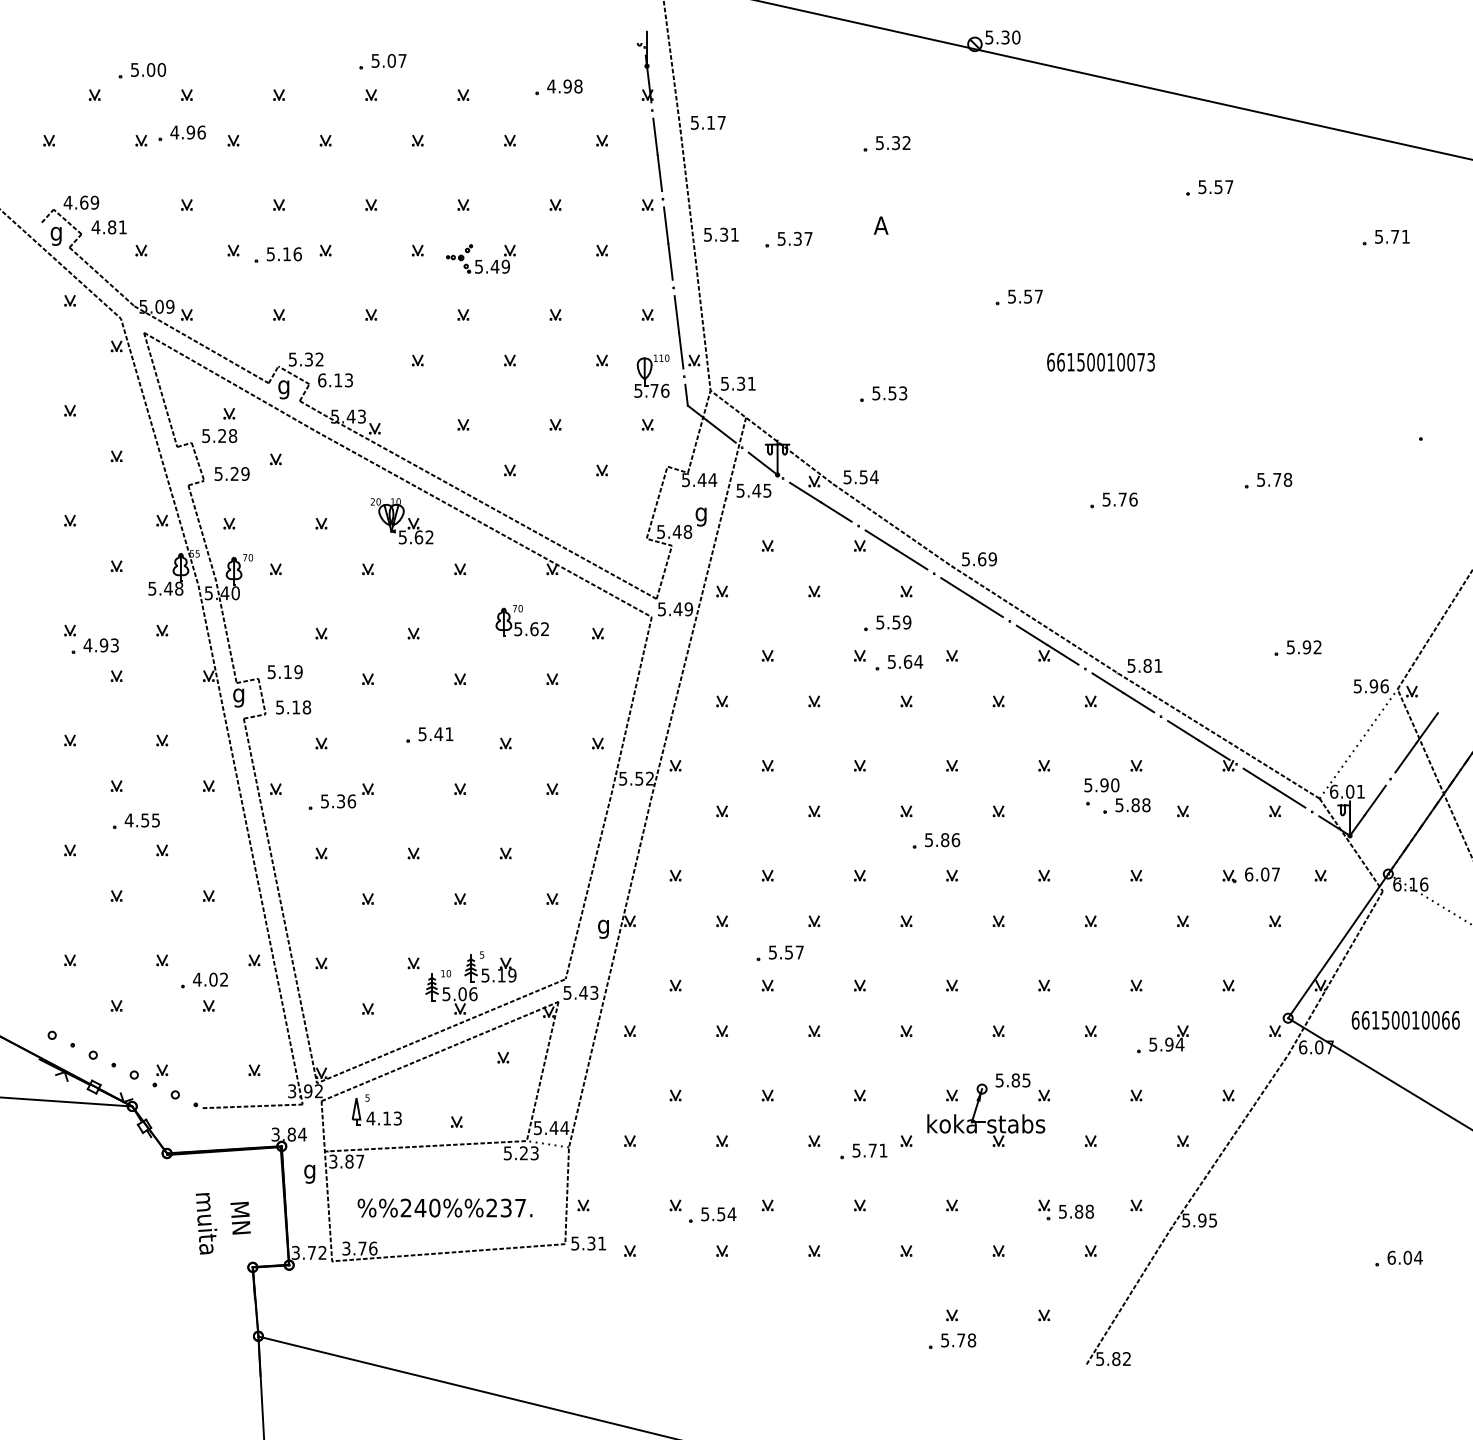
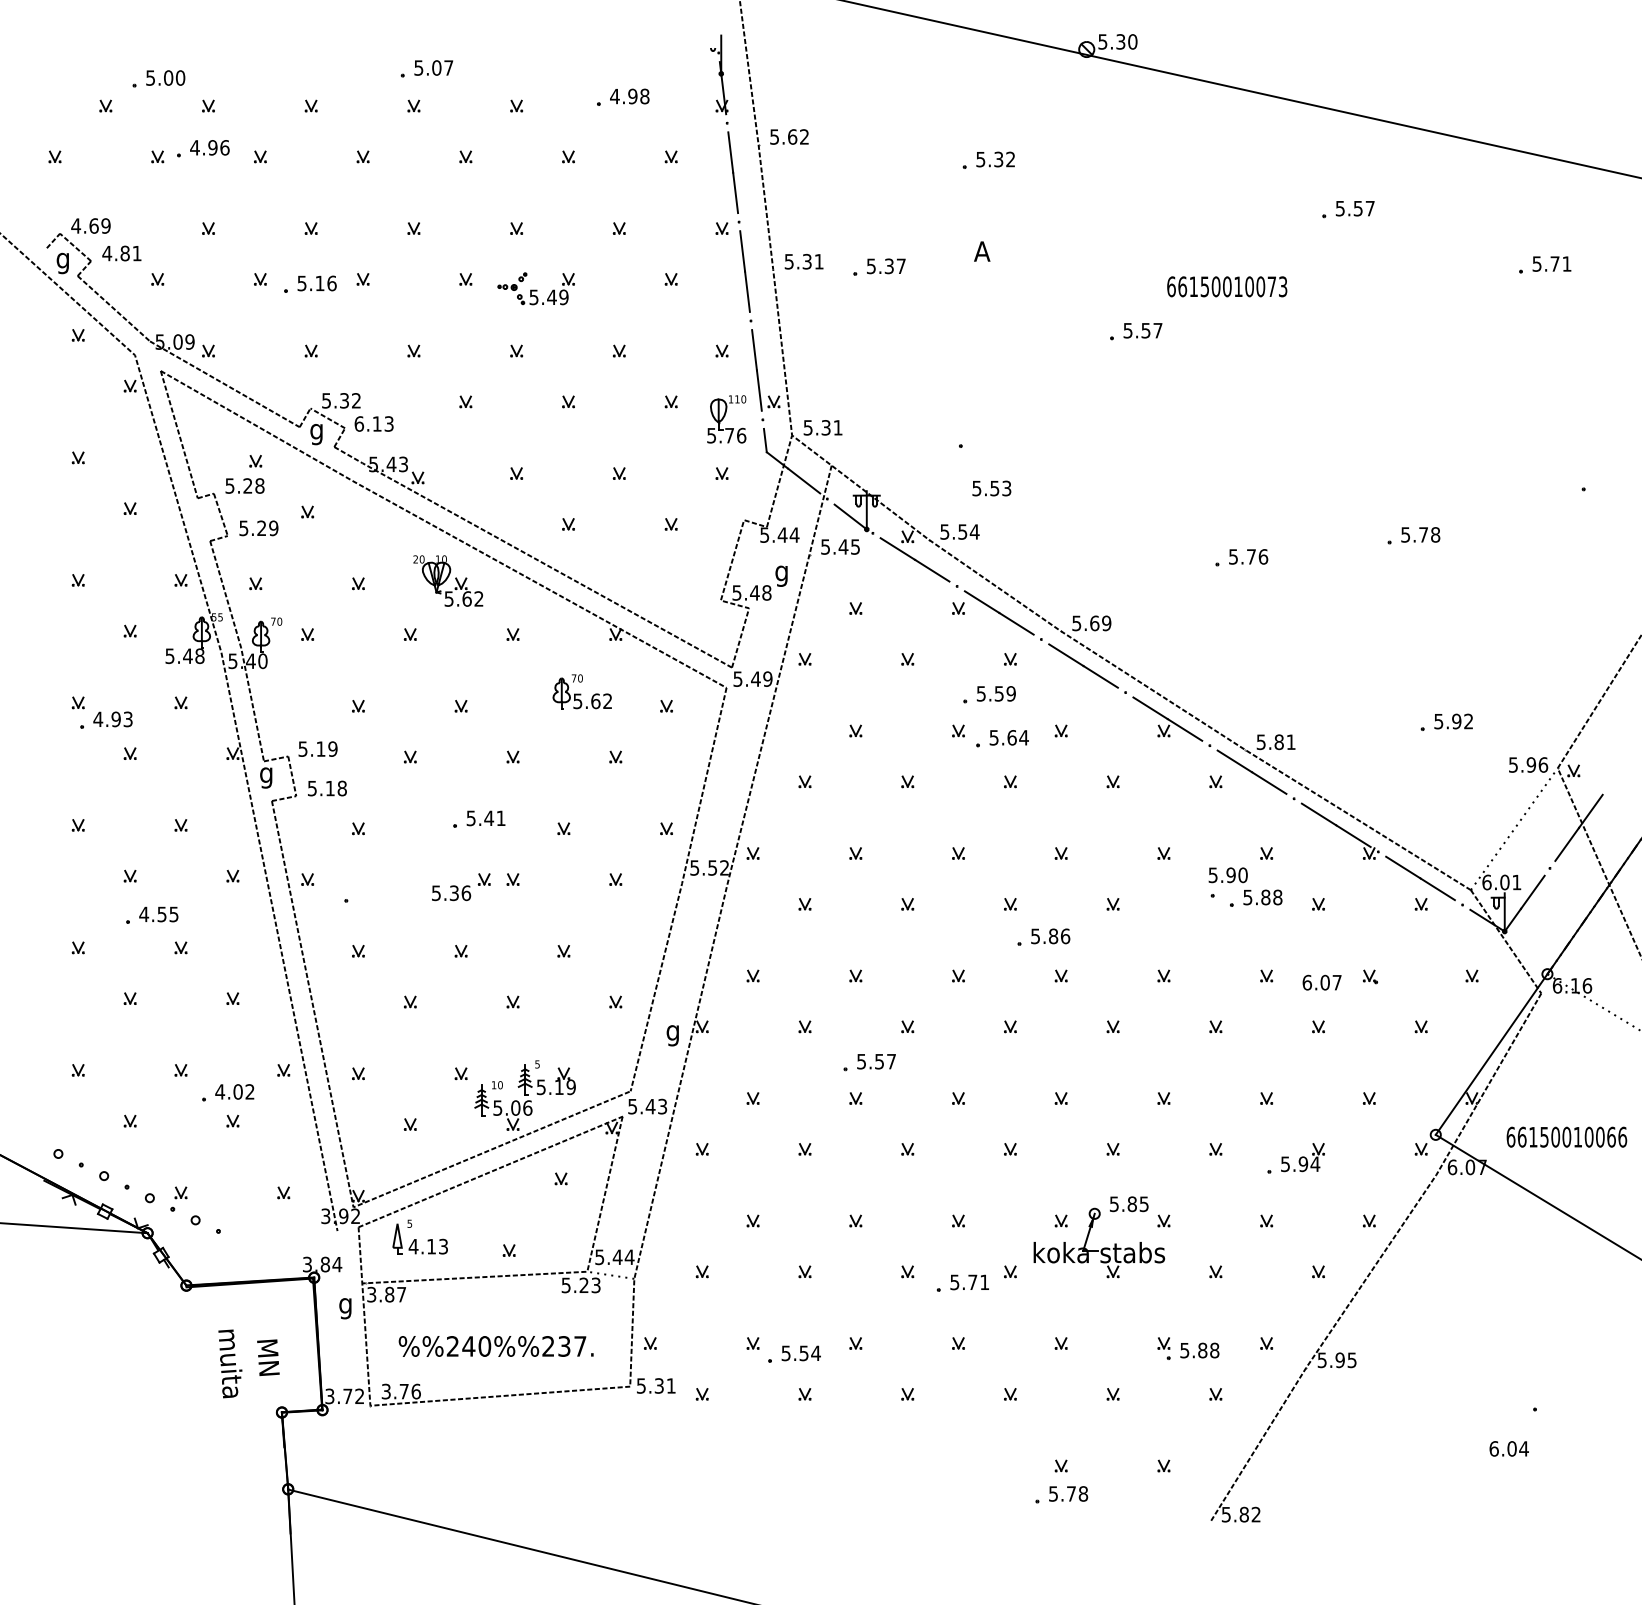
text: (716, 122) -> (798, 136), 5.17 -> 5.62
text: (1101, 361) -> (1227, 286), moved
text: (889, 393) -> (991, 488), moved
part: (347, 796) -> (461, 887), moved
text: (1261, 874) -> (1321, 982), moved
line: (252, 1106) -> (281, 1233), removed
text: (1404, 1257) -> (1508, 1448), moved

